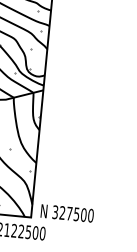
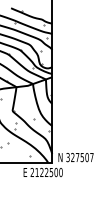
text: (90, 215) -> (91, 157), 327500 -> 327507

